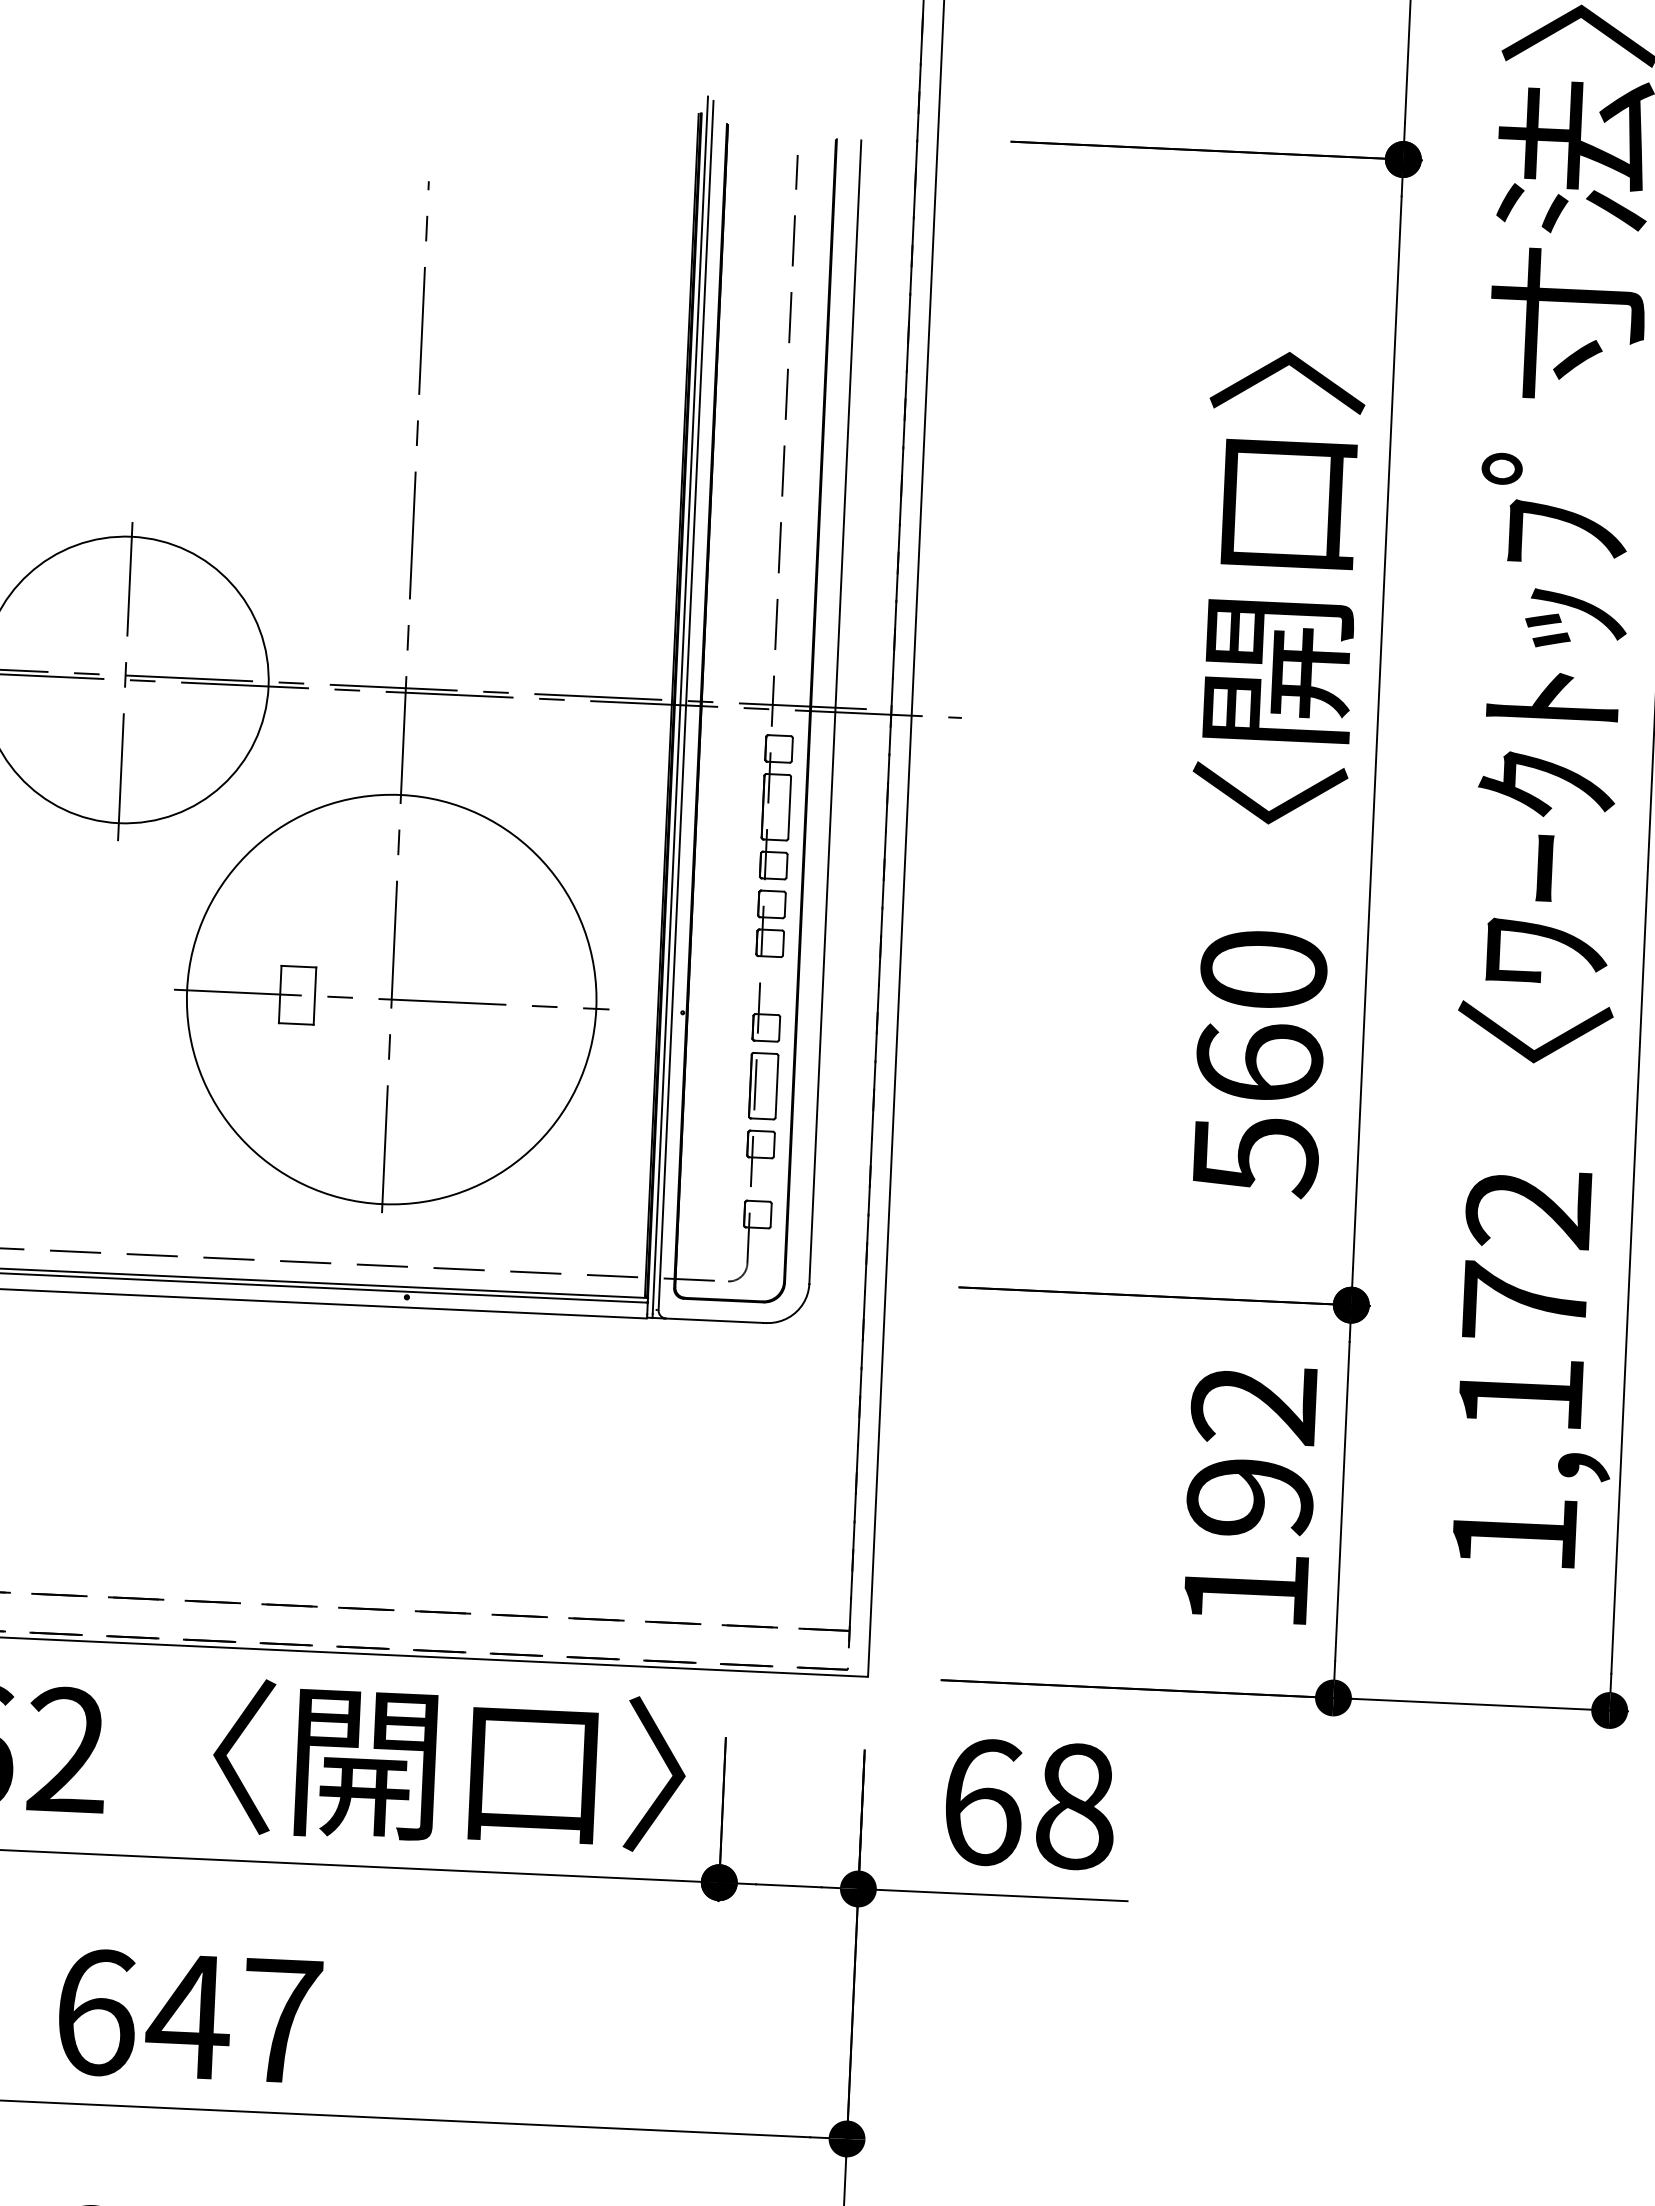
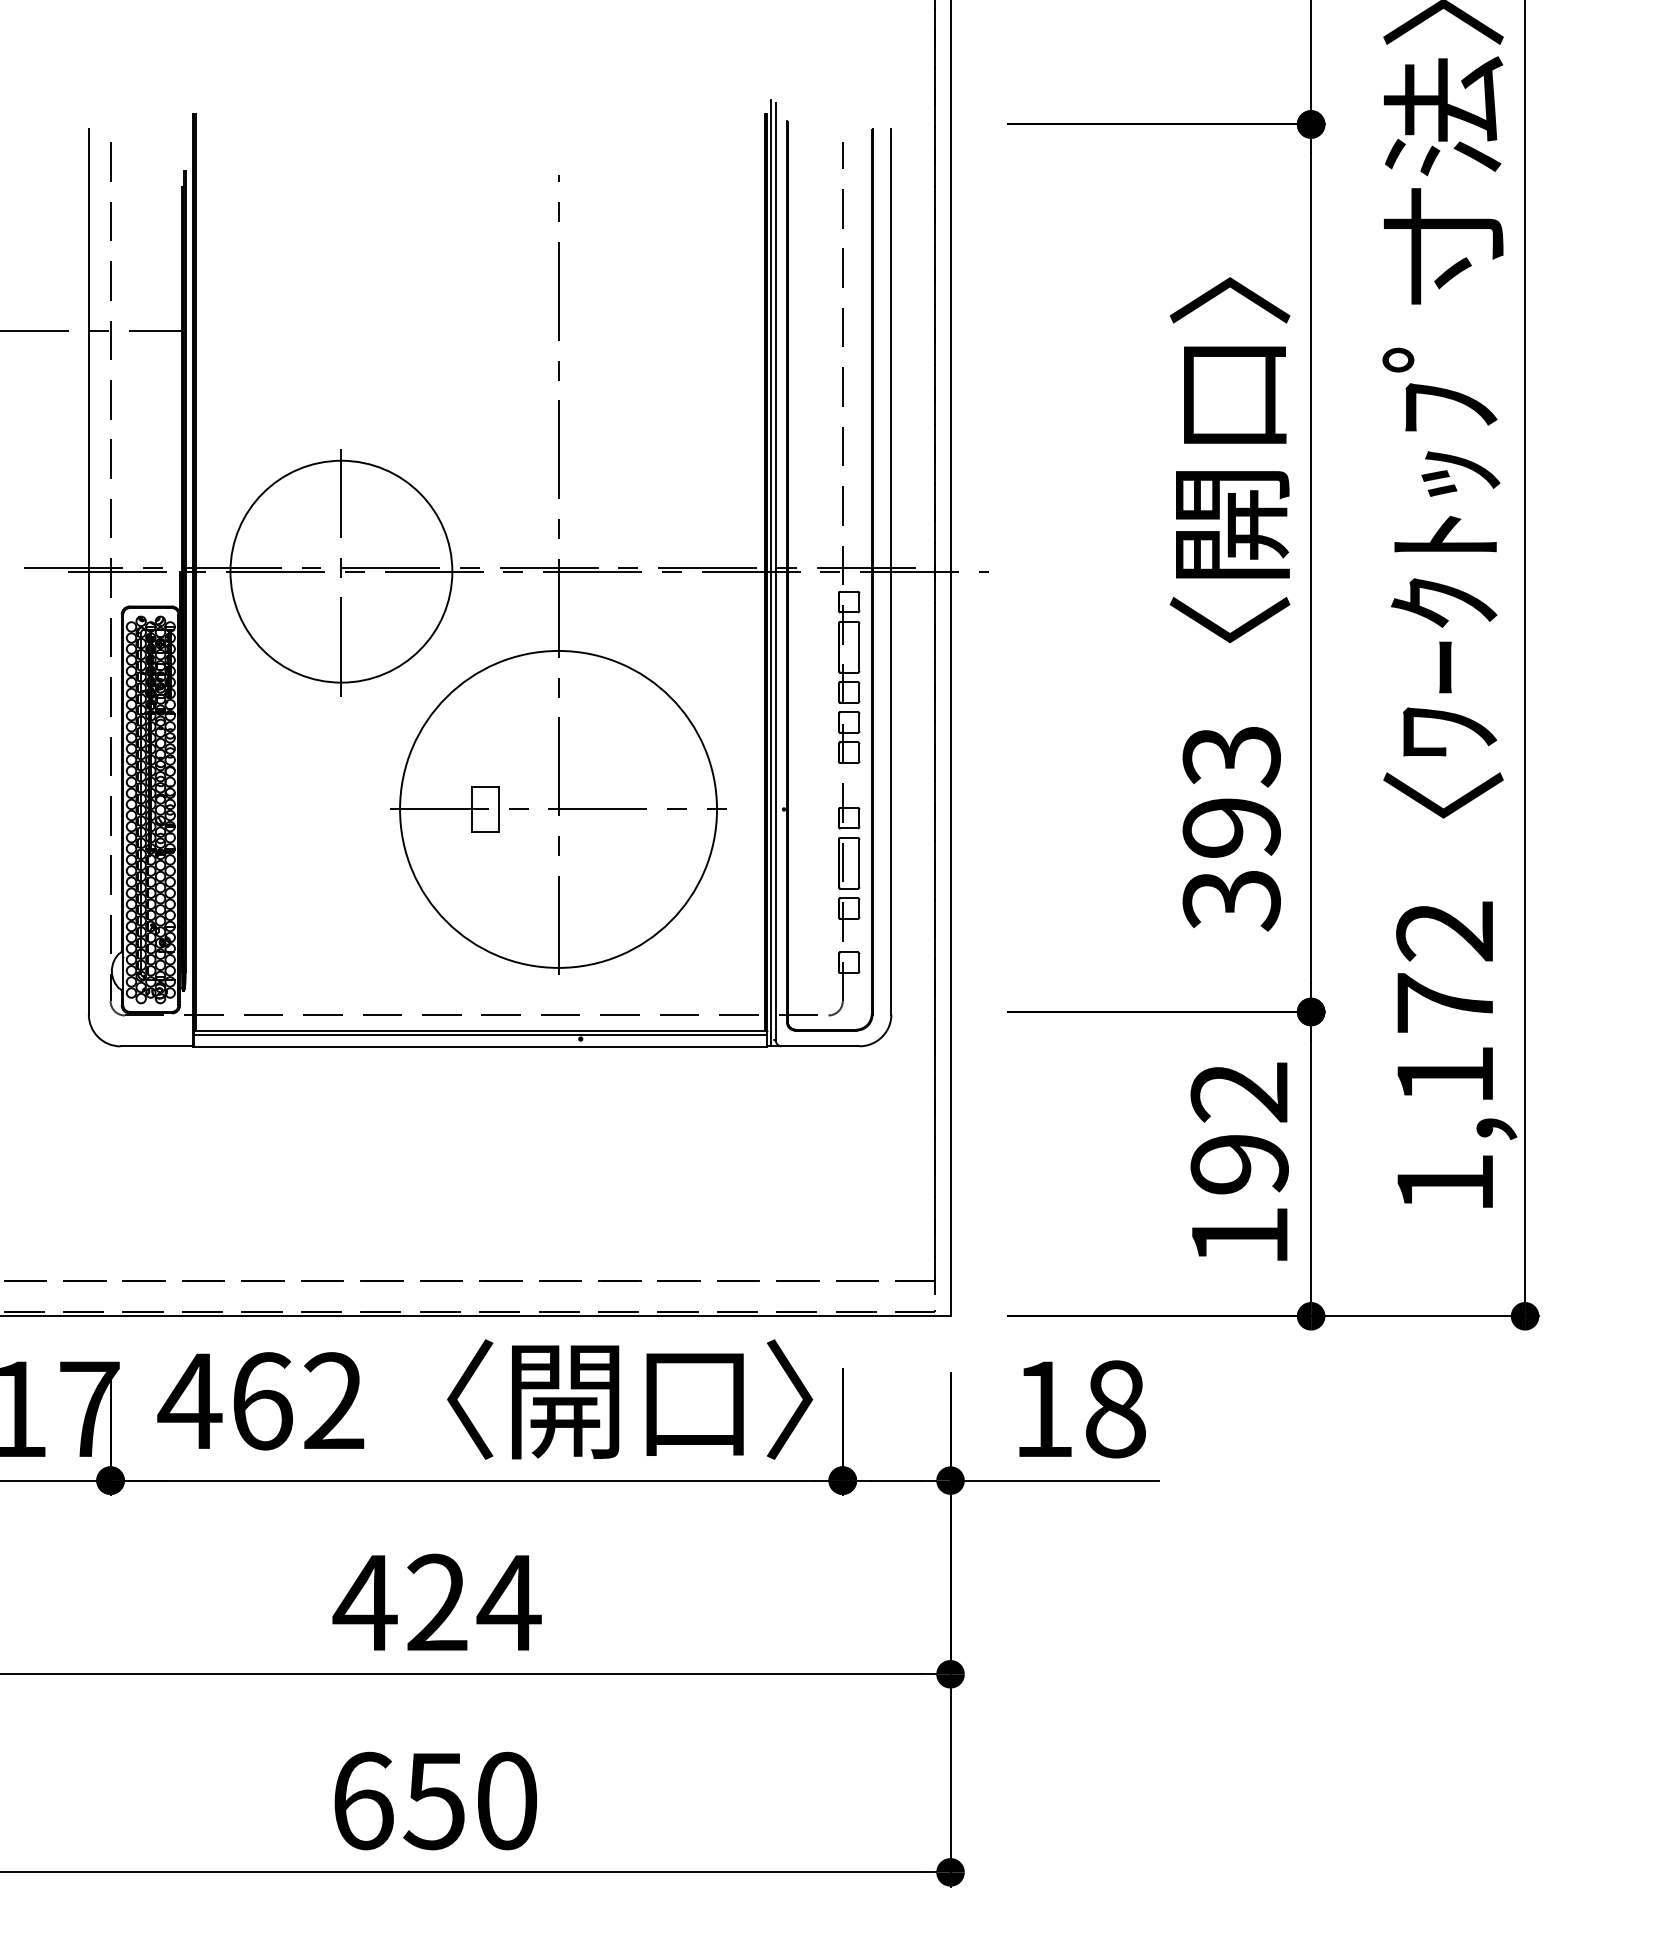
text: (1259, 1063) -> (1231, 828), 560 -> 393
text: (983, 1802) -> (1044, 1409), 68 -> 18
text: (187, 2016) -> (436, 1602), 647 -> 424

